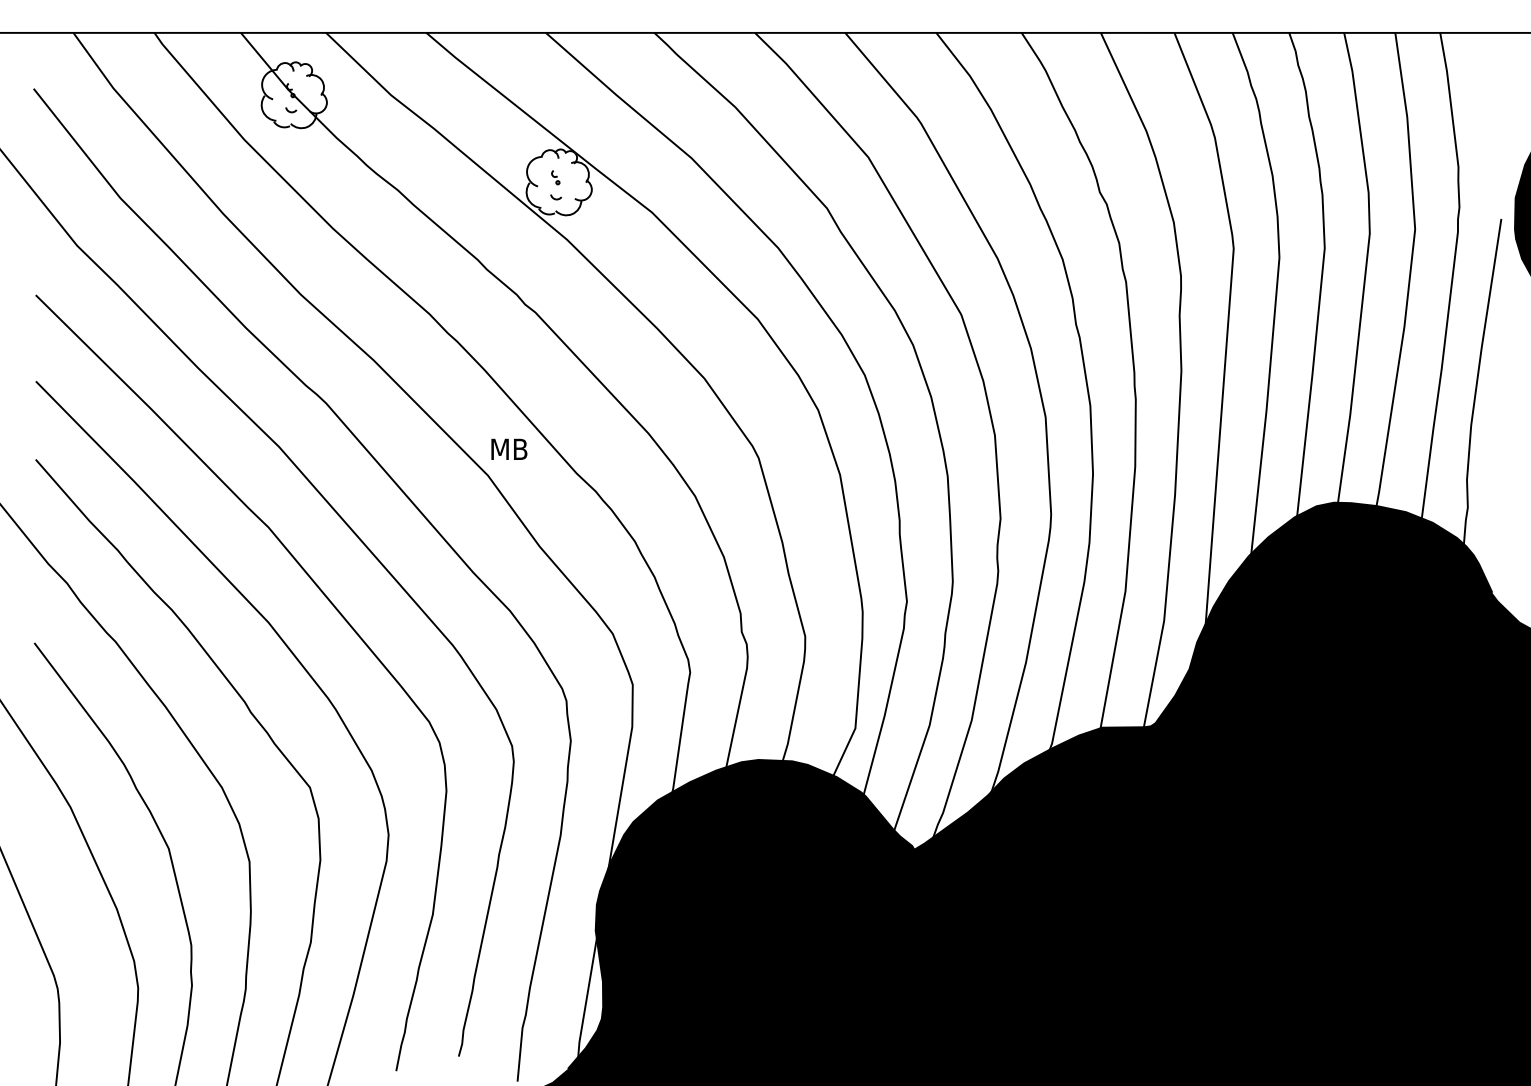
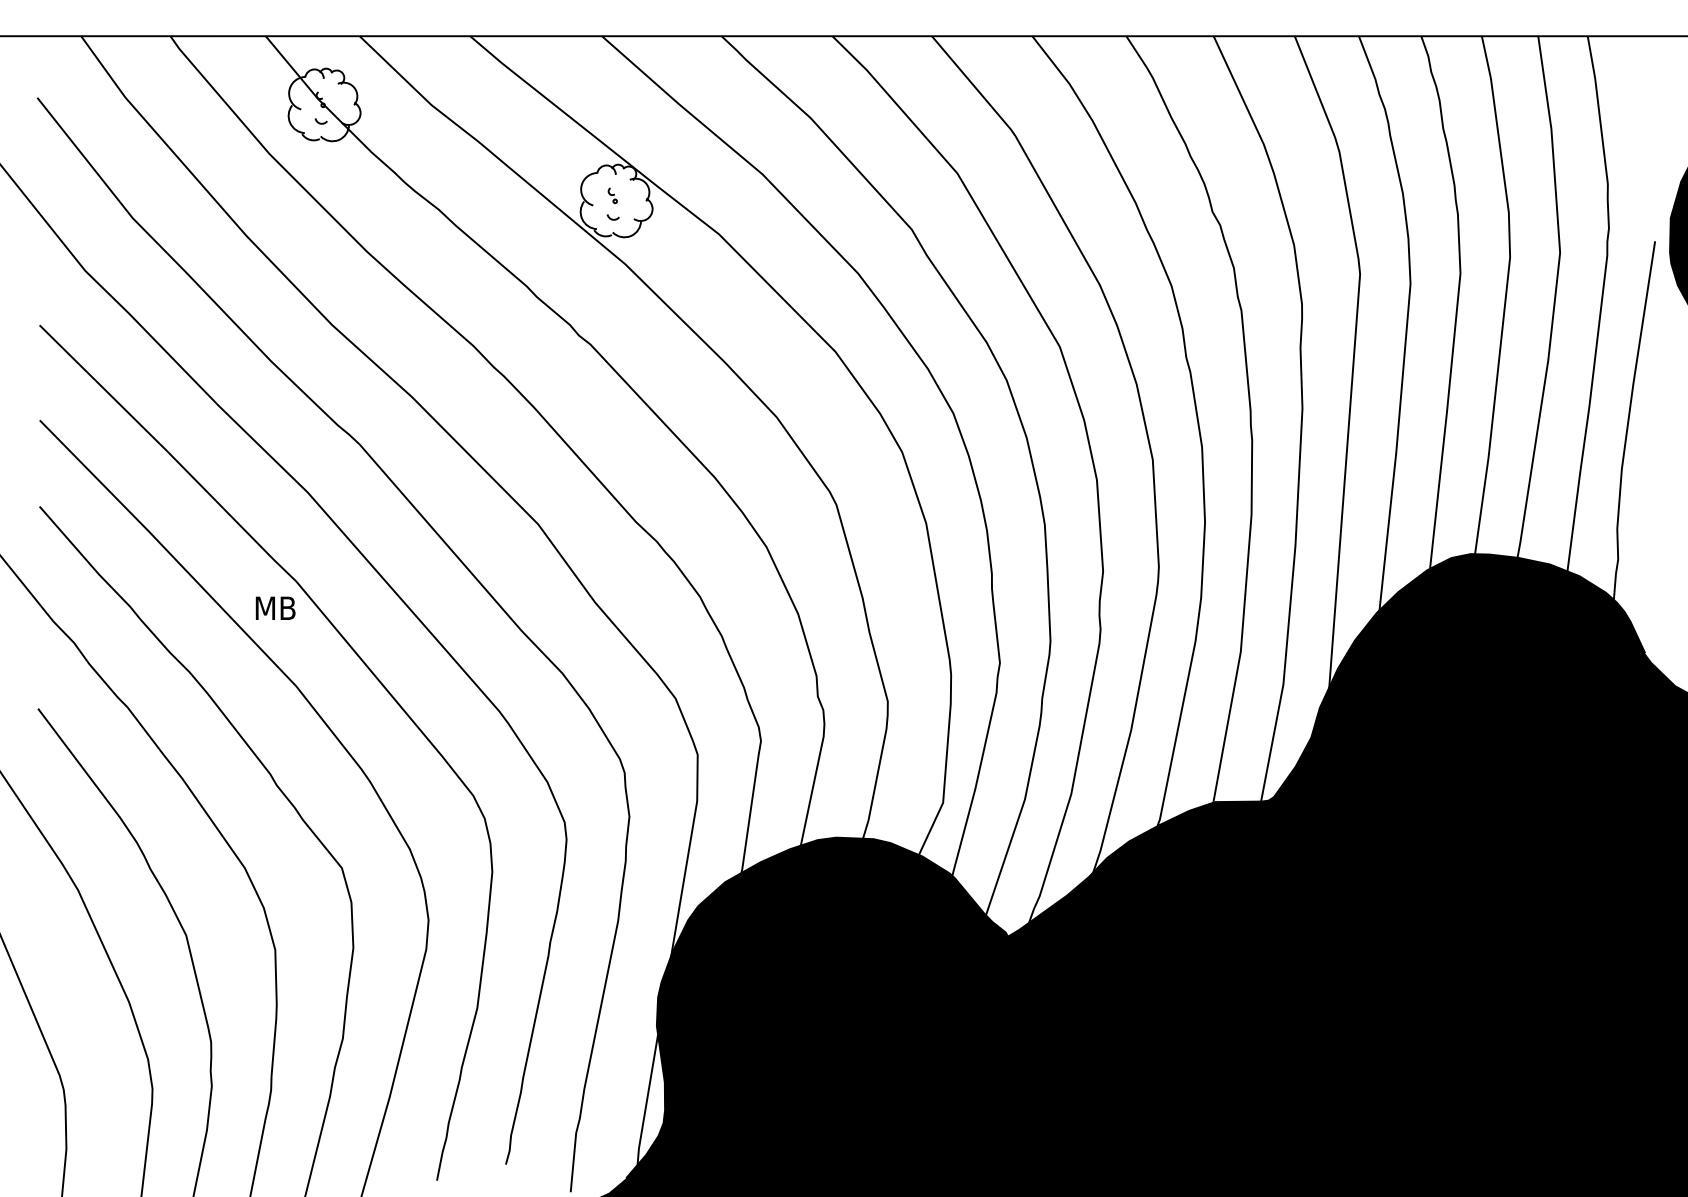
text: (509, 448) -> (275, 607), moved

